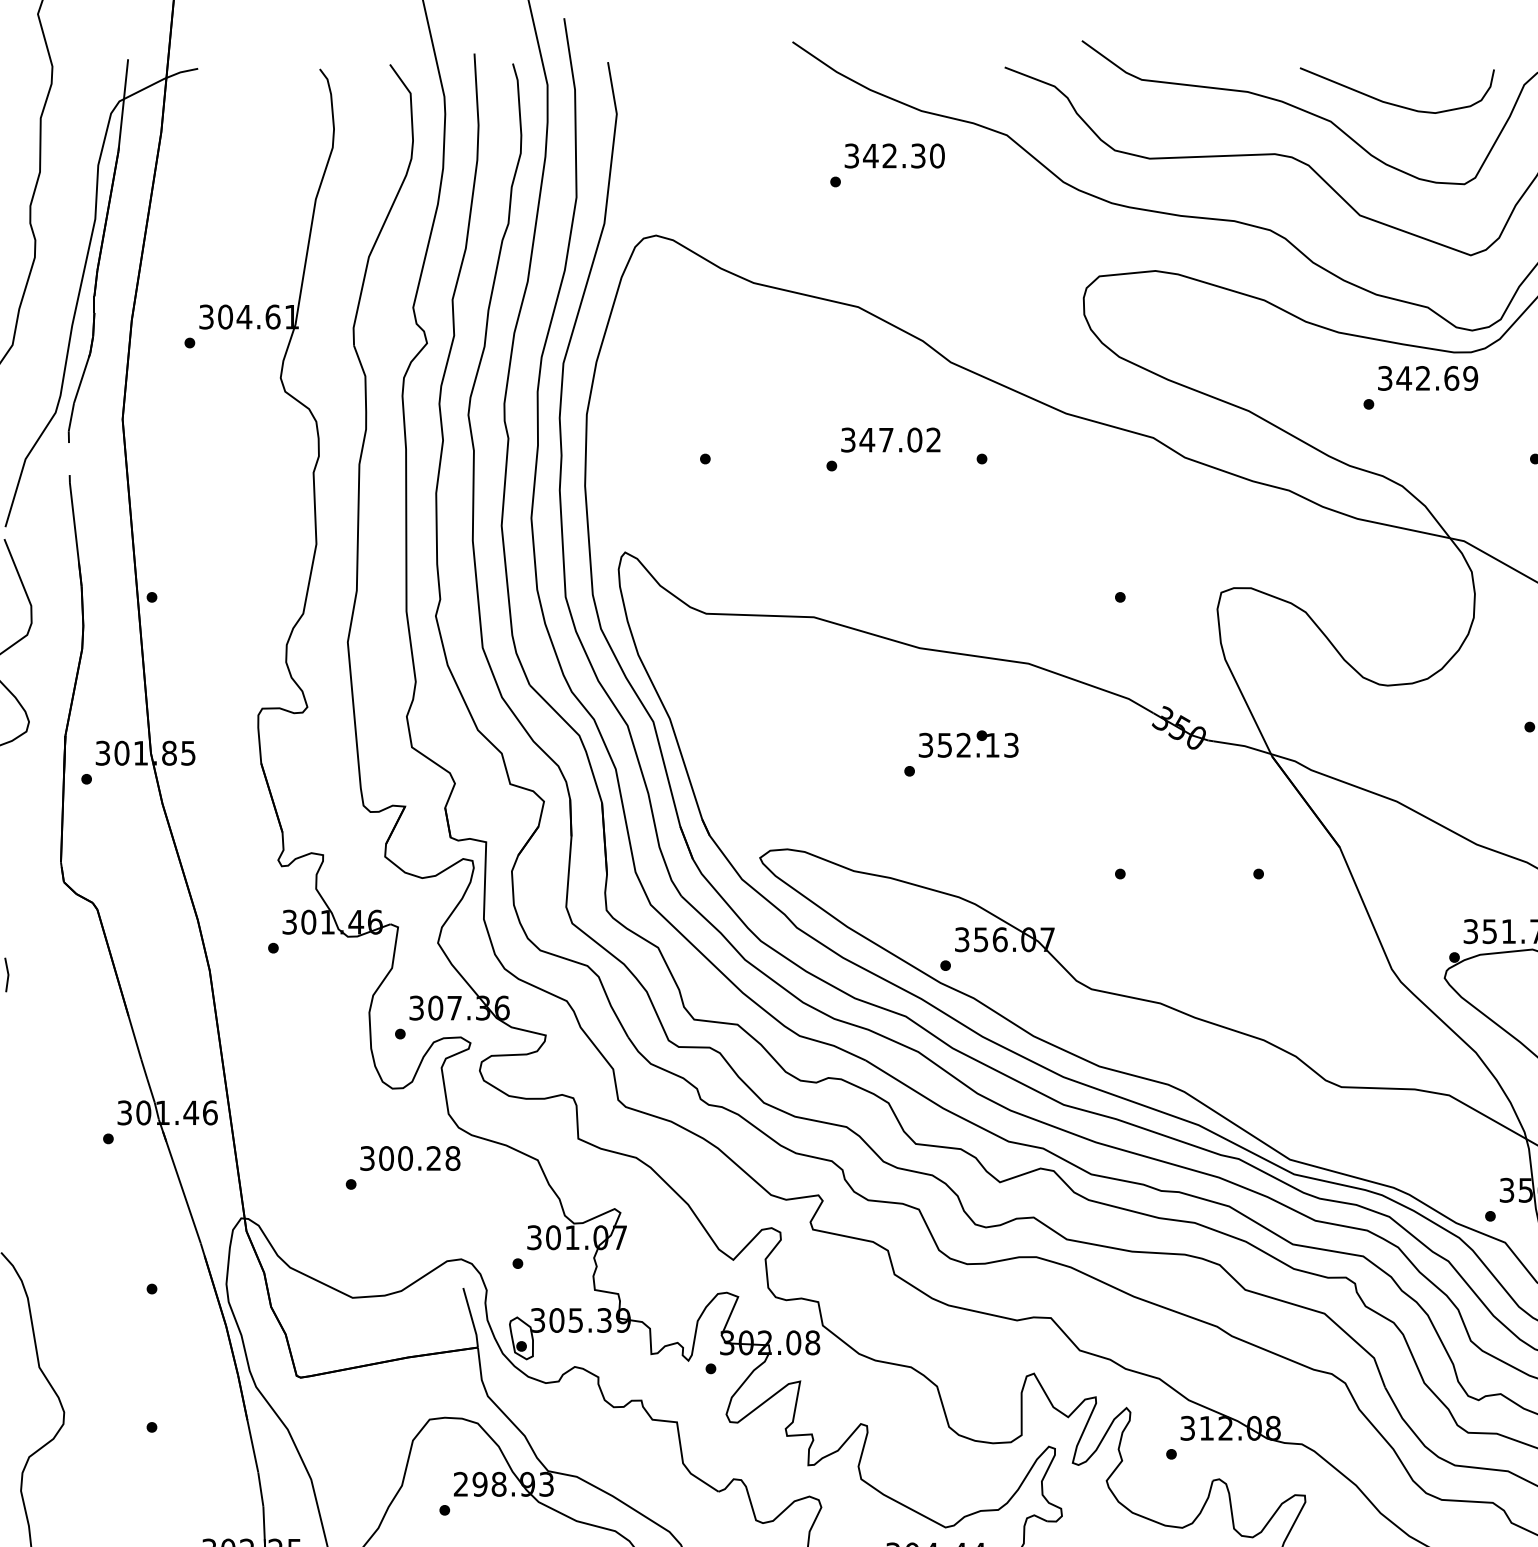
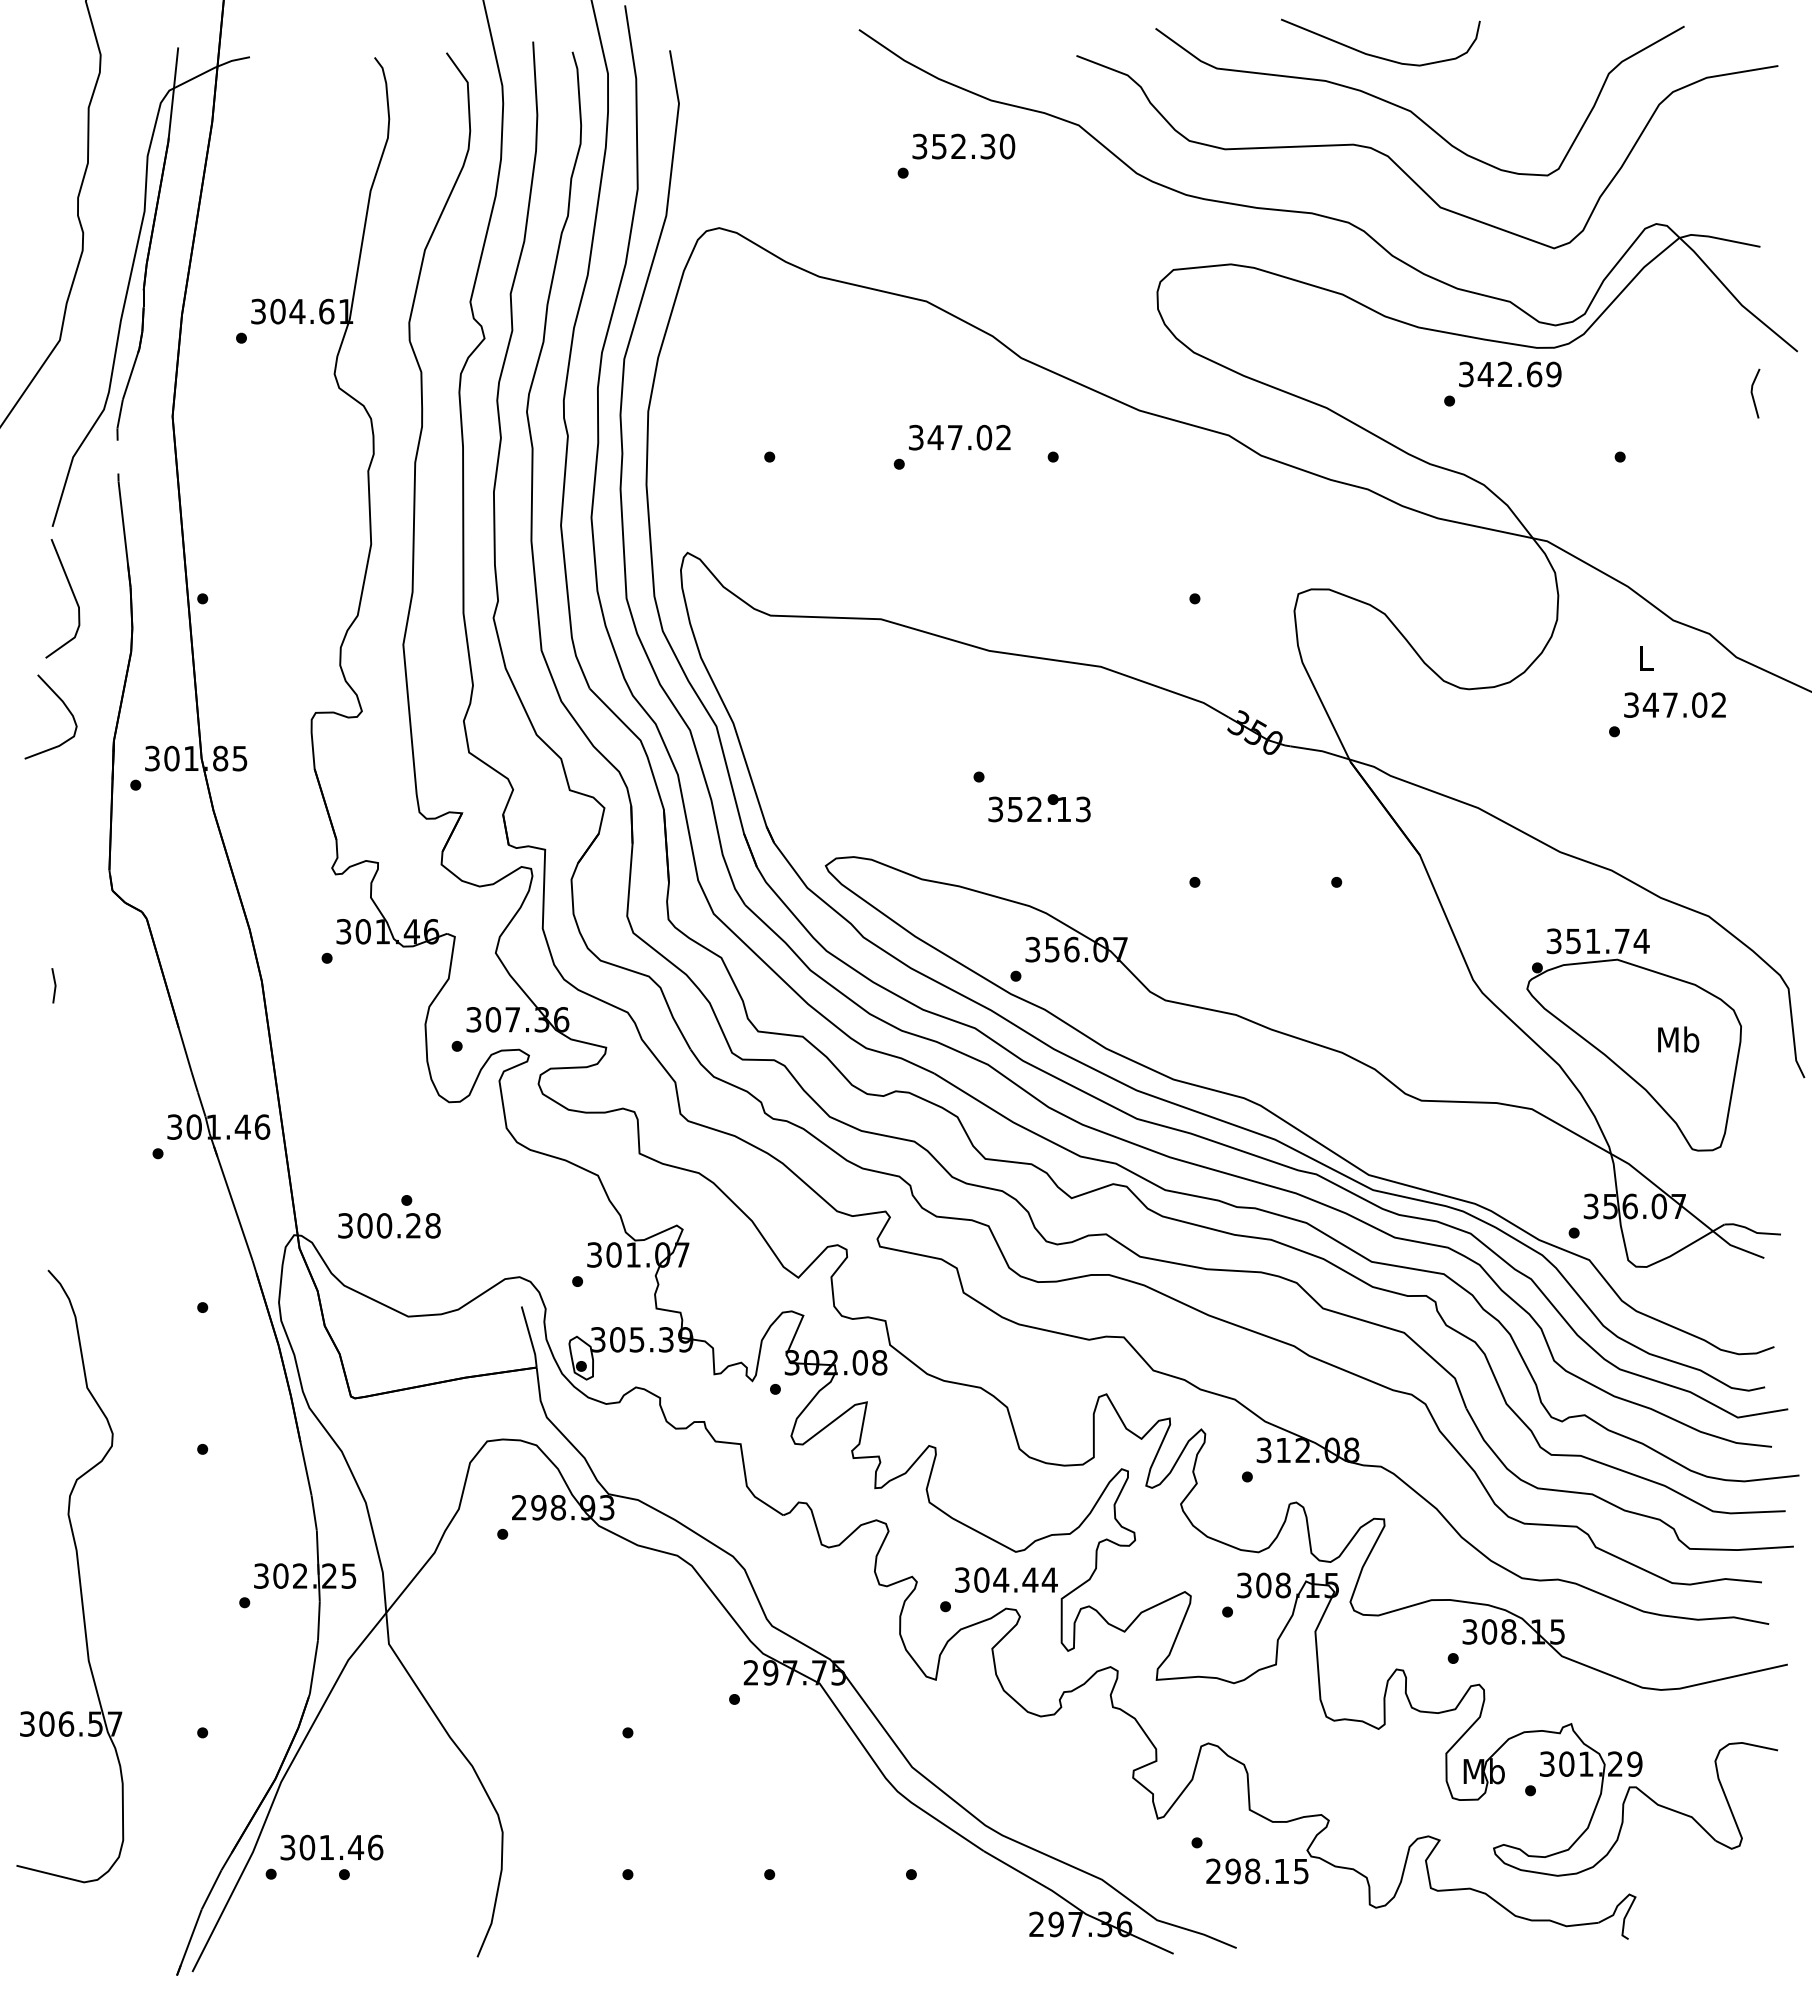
curve: (1392, 103) -> (1375, 55), moved
text: (871, 155) -> (939, 146), 342.30 -> 352.30
text: (968, 744) -> (1039, 808), moved
text: (410, 1158) -> (389, 1225), moved

